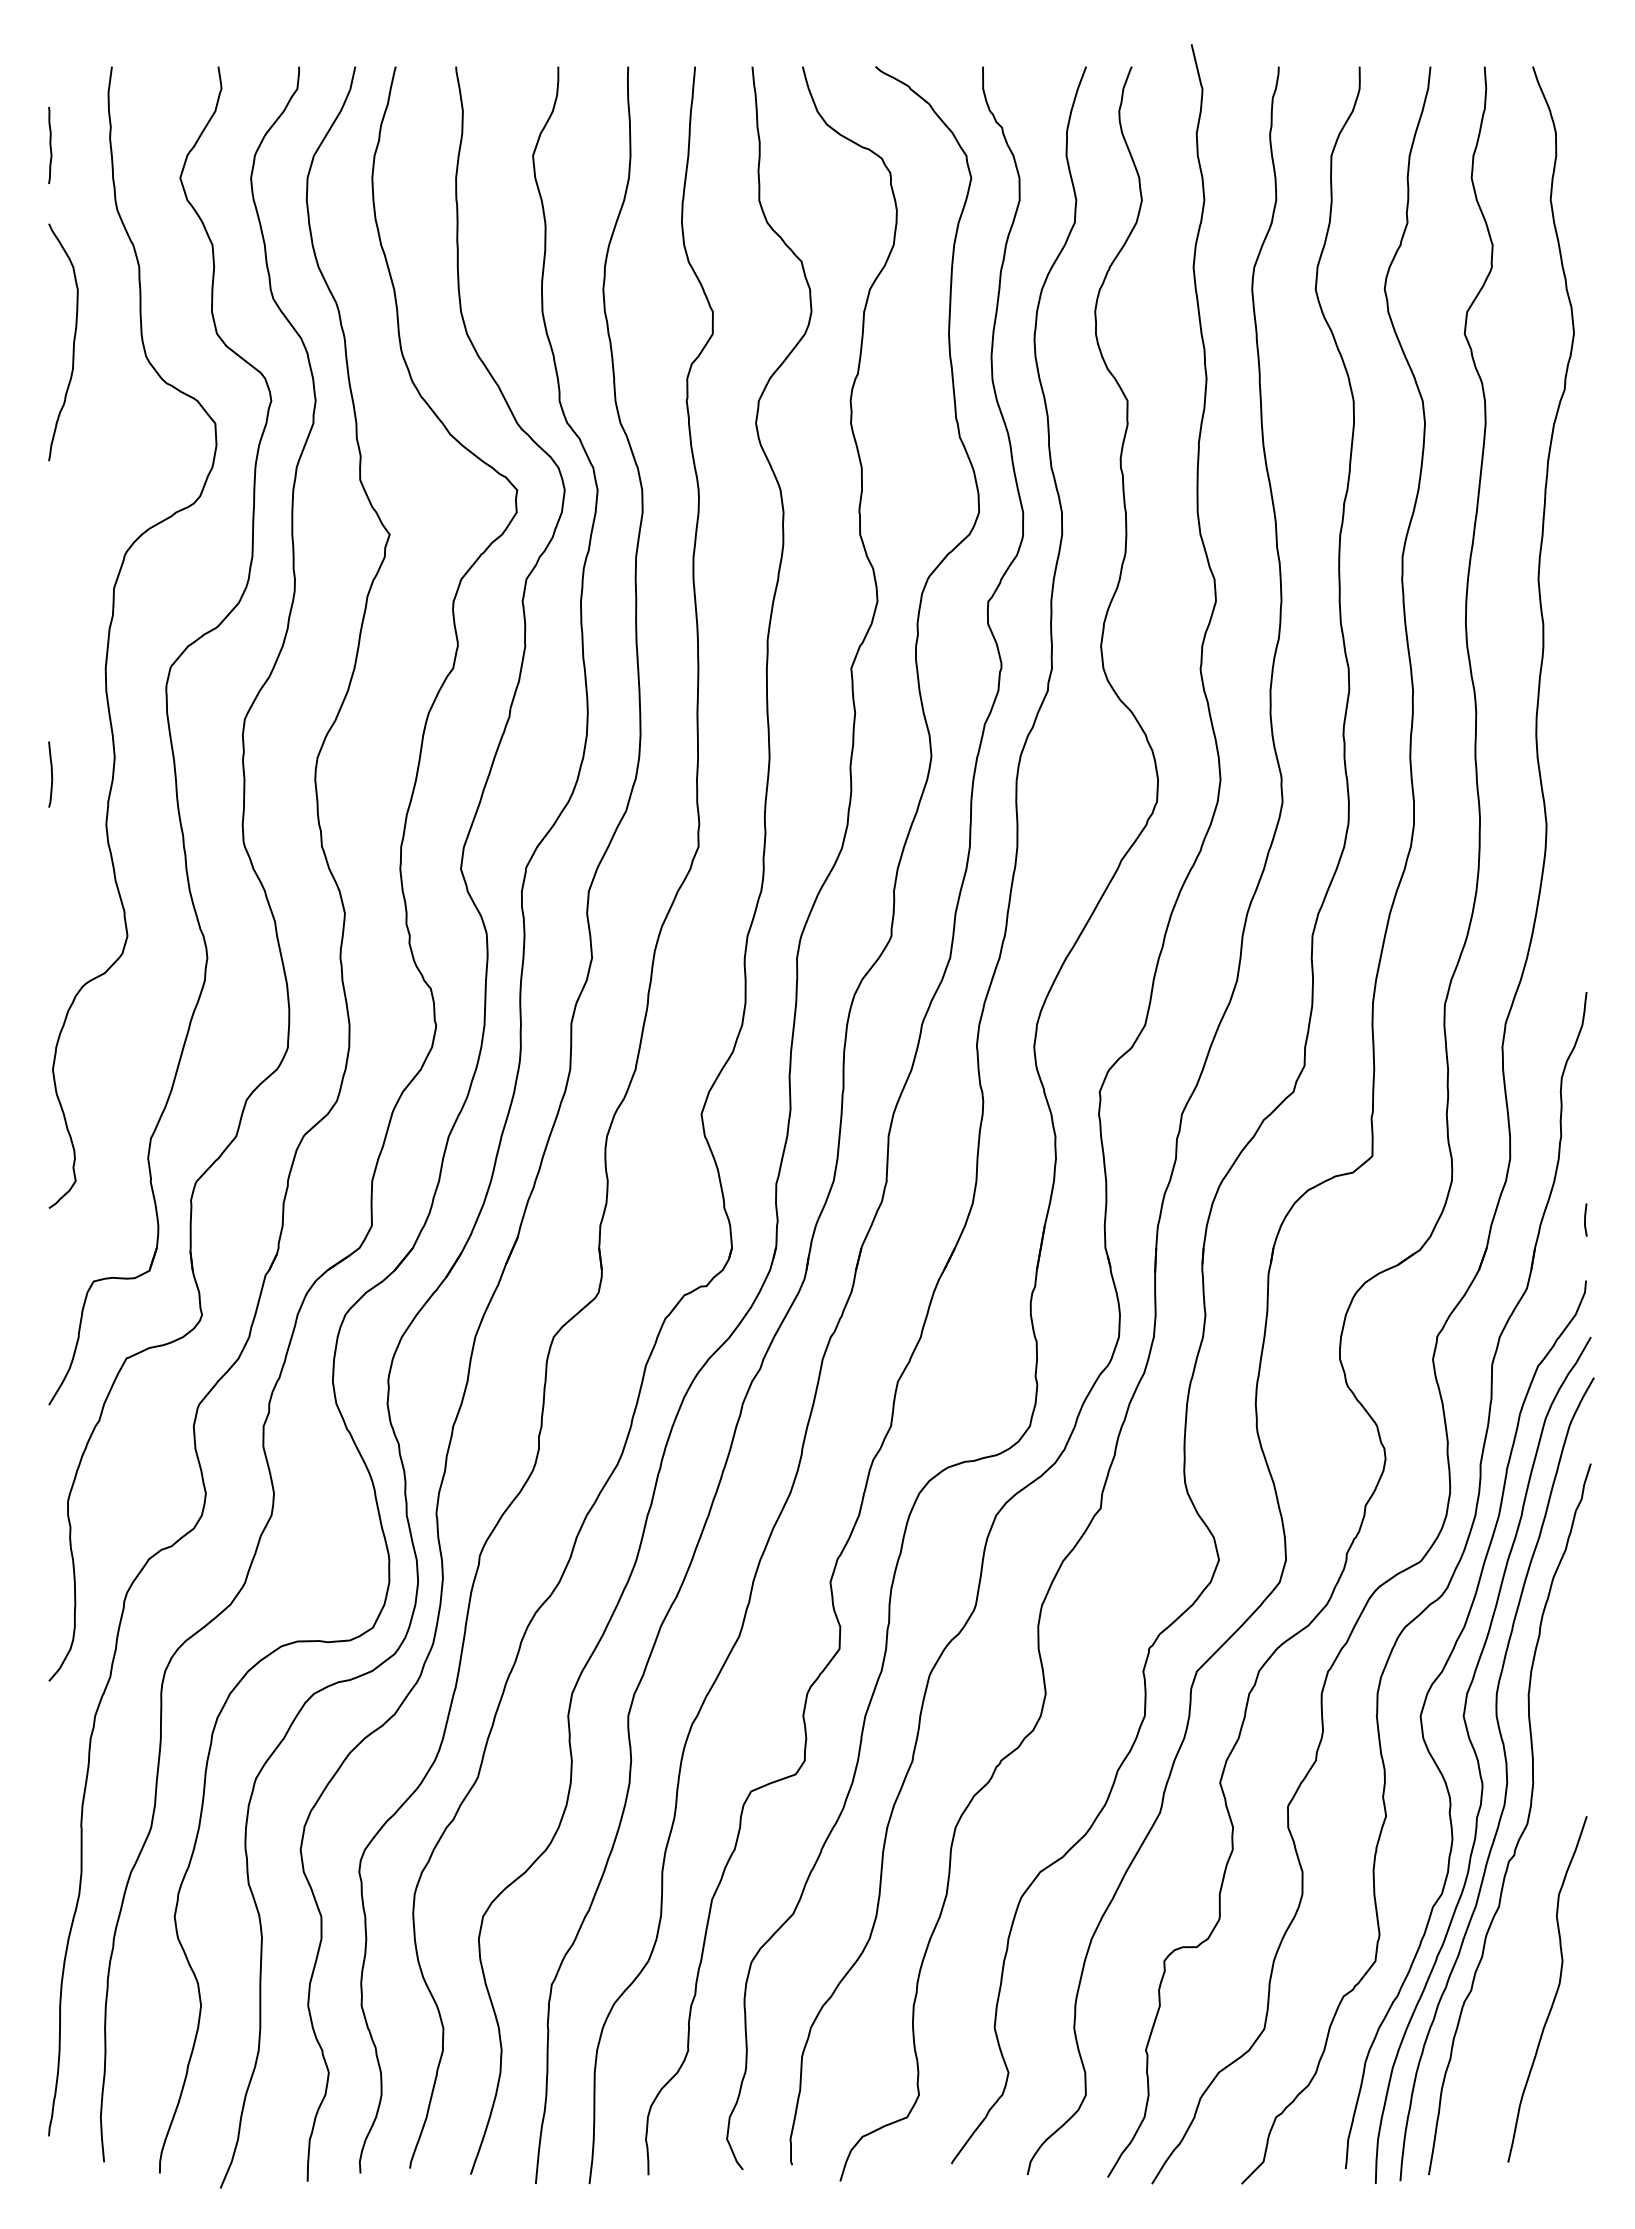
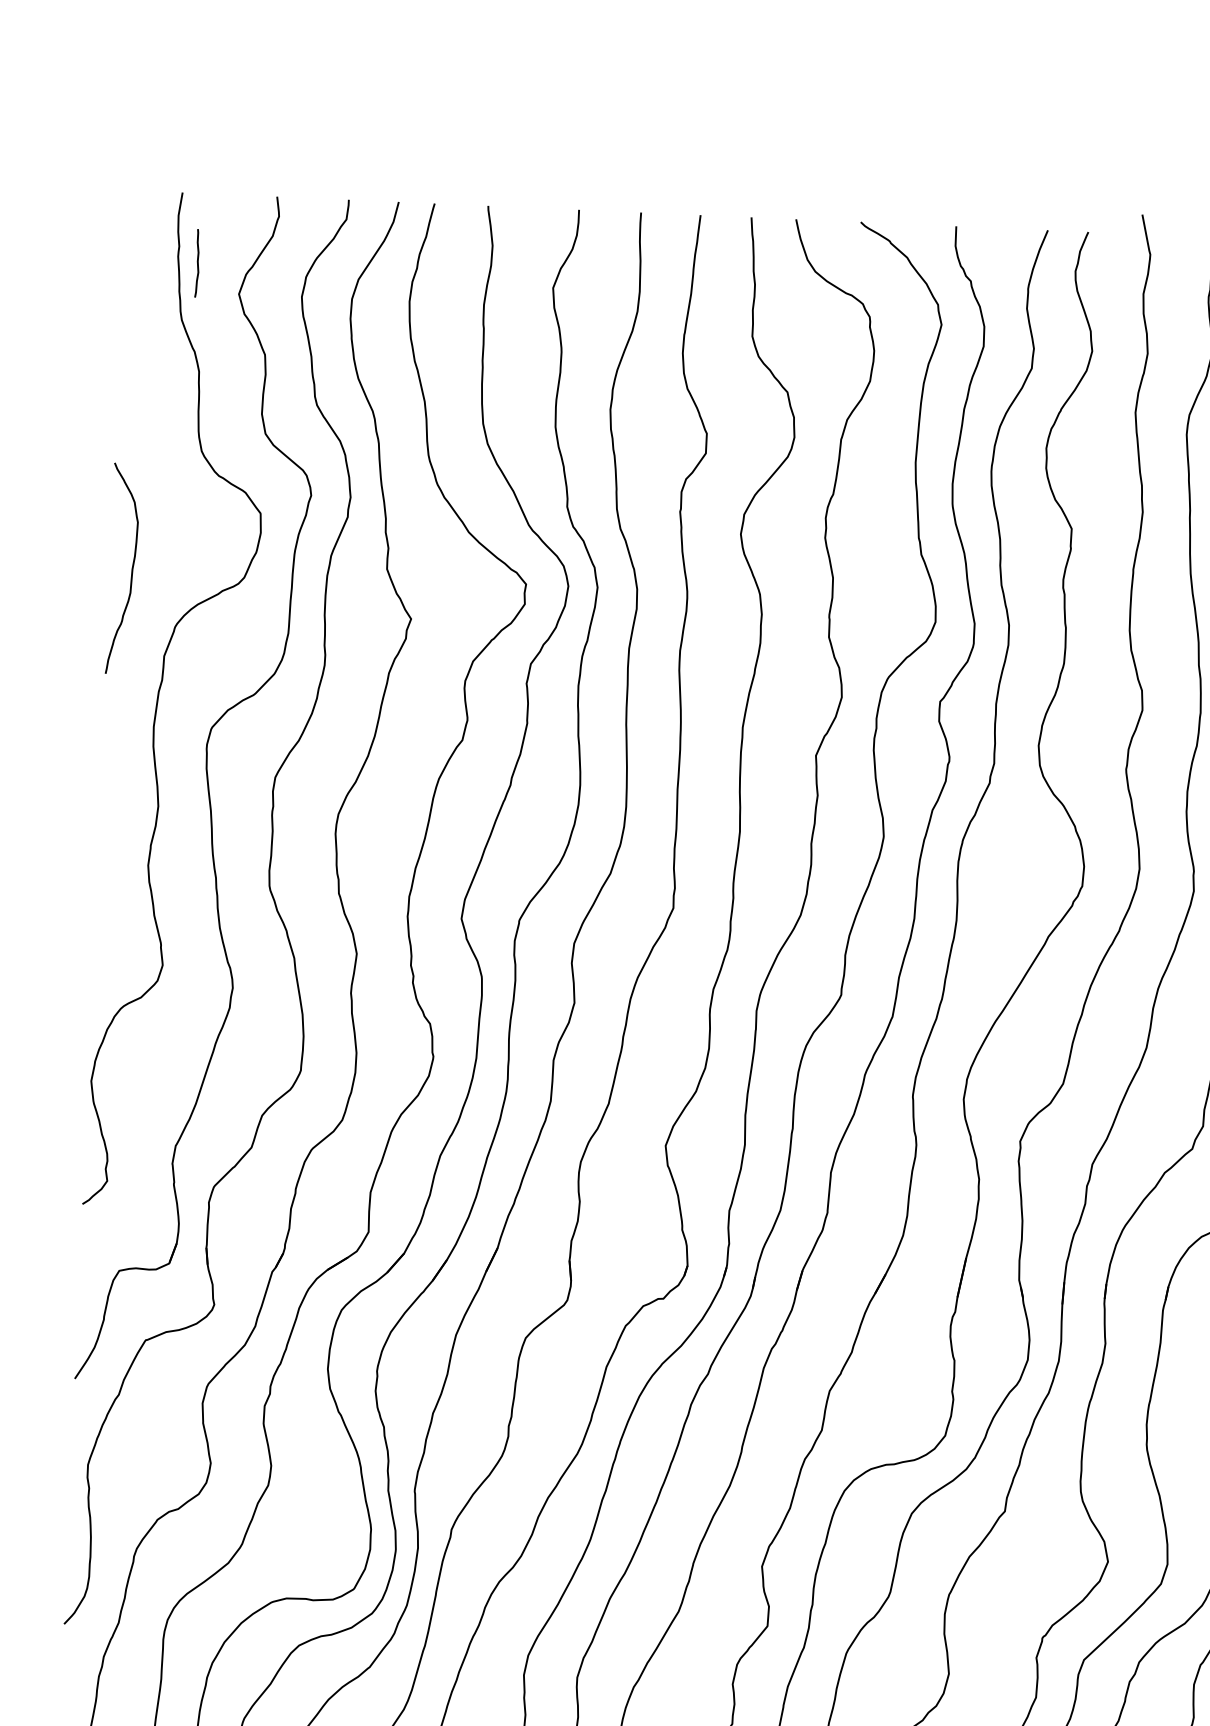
curve: (50, 145) -> (197, 263), moved
curve: (73, 342) -> (131, 569), moved
curve: (51, 774) -> (101, 818), removed

